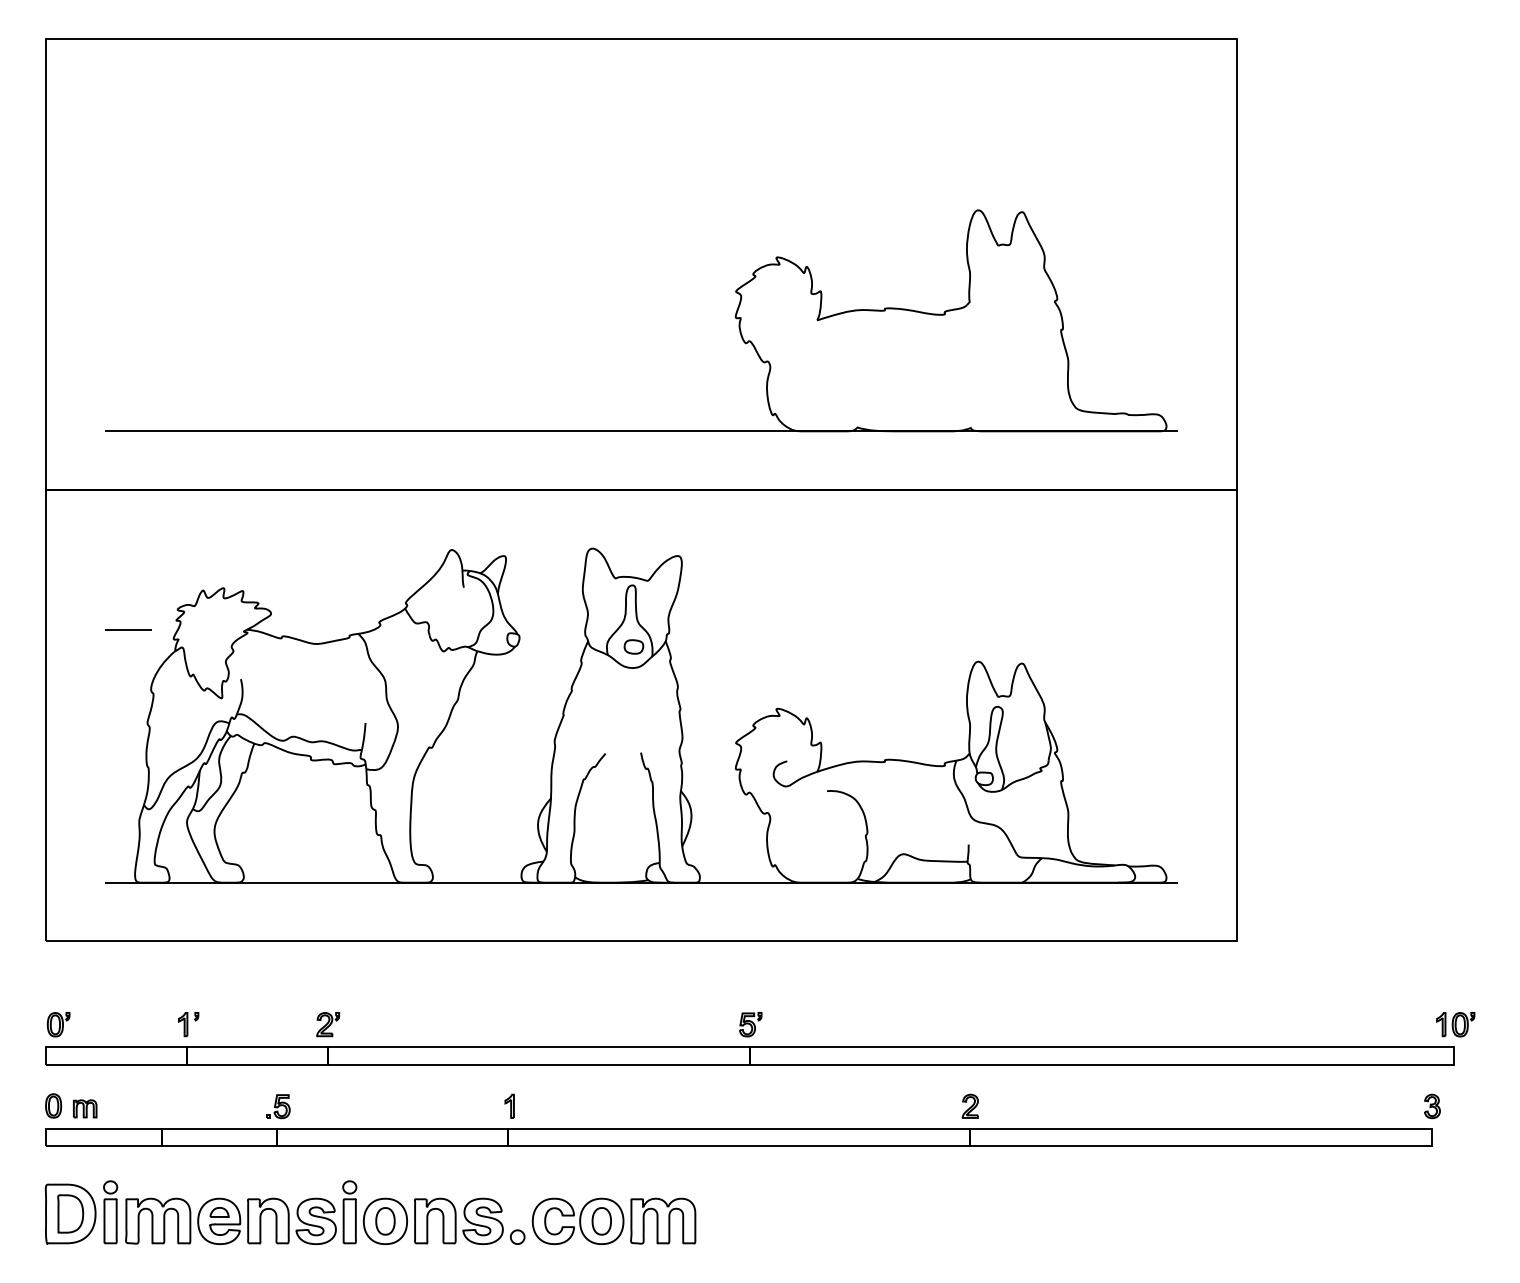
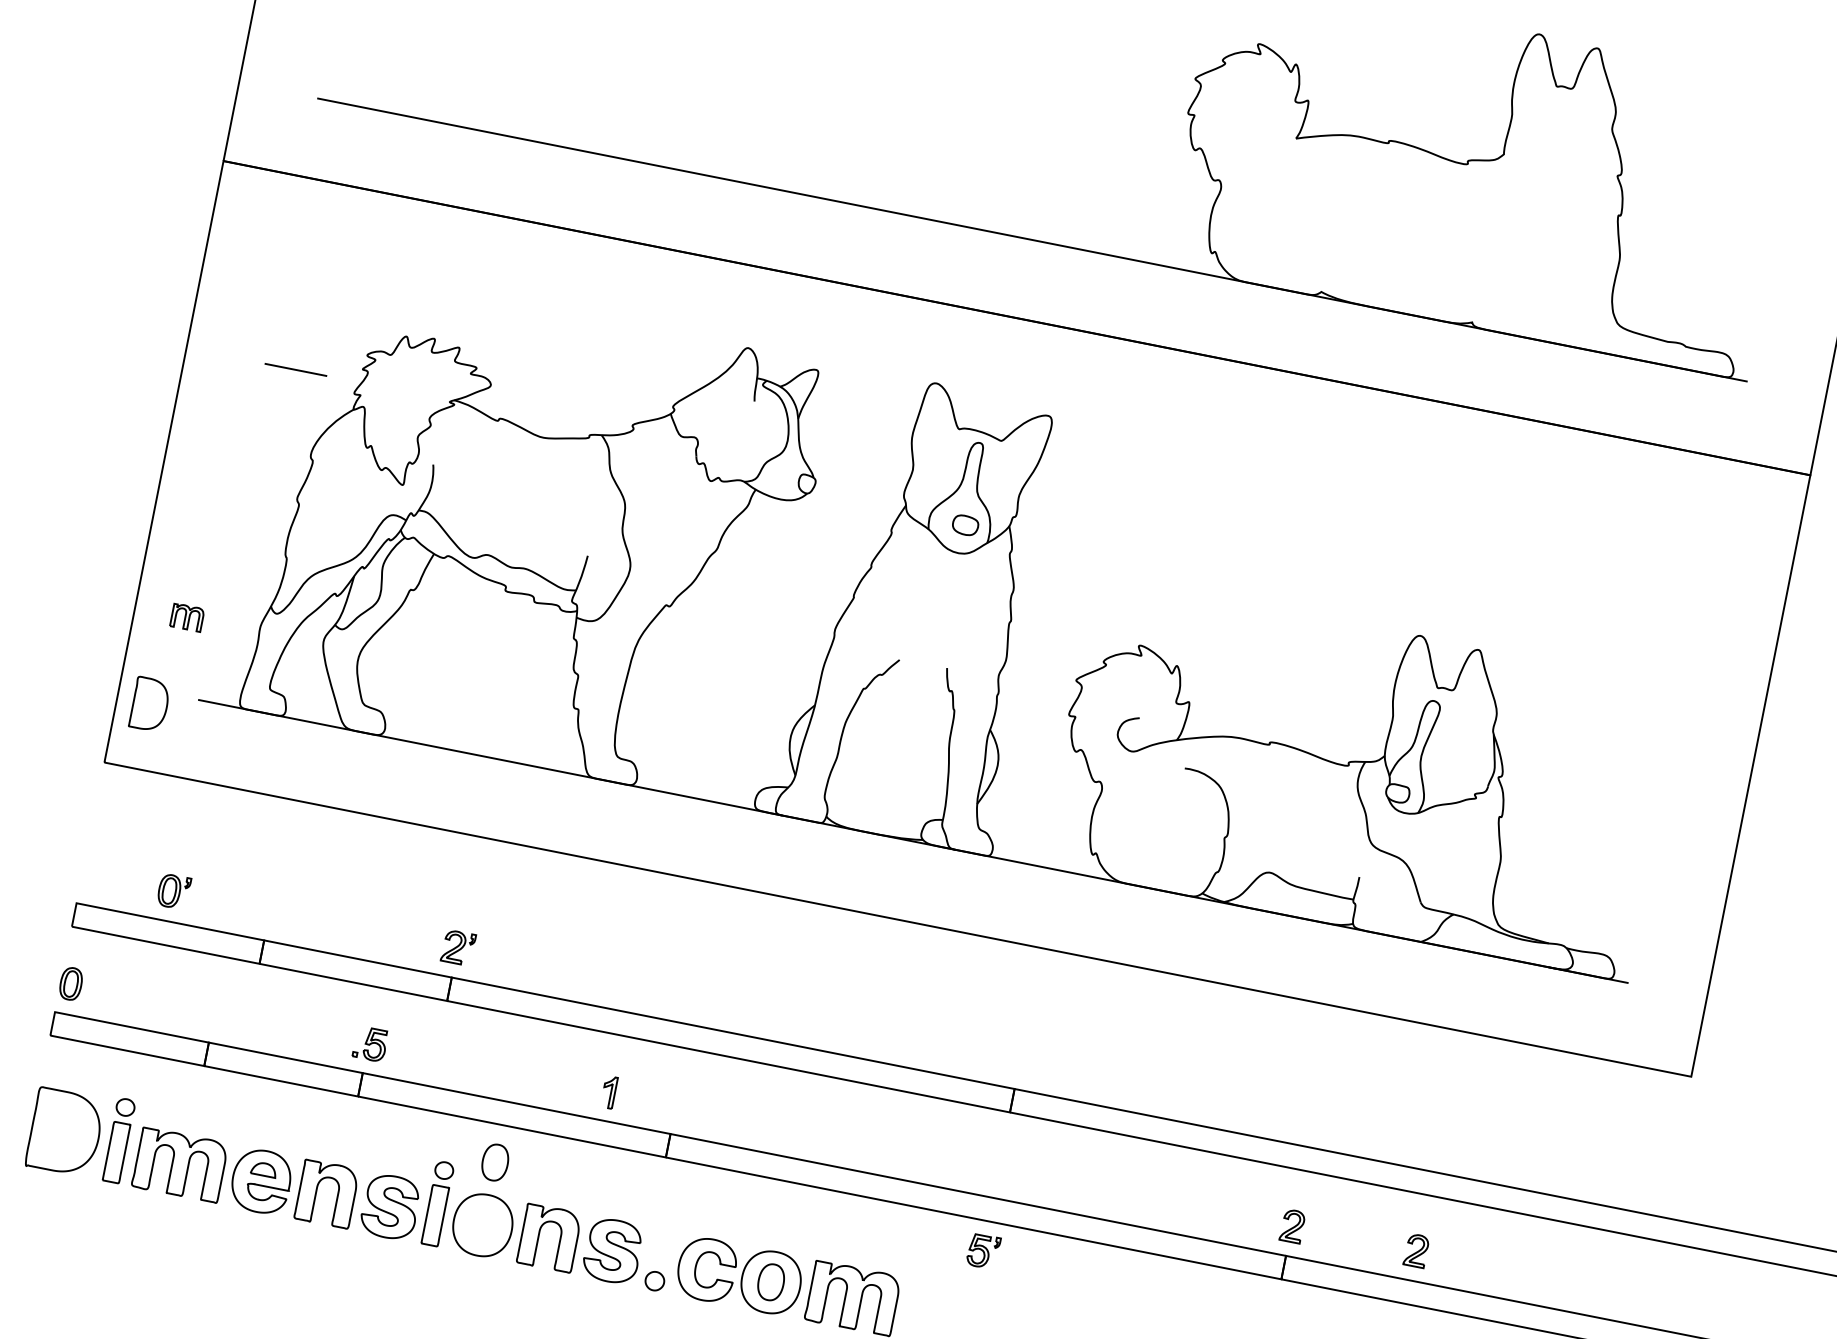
part: (58, 1024) -> (173, 891), moved
part: (188, 1024) -> (272, 910), removed
part: (750, 1024) -> (983, 1251), moved
part: (509, 1105) -> (609, 1091), moved
part: (1062, 1105) -> (1415, 1249), added
part: (85, 1108) -> (187, 617), moved
part: (70, 1213) -> (149, 703), moved
part: (385, 1221) -> (495, 1162), moved

